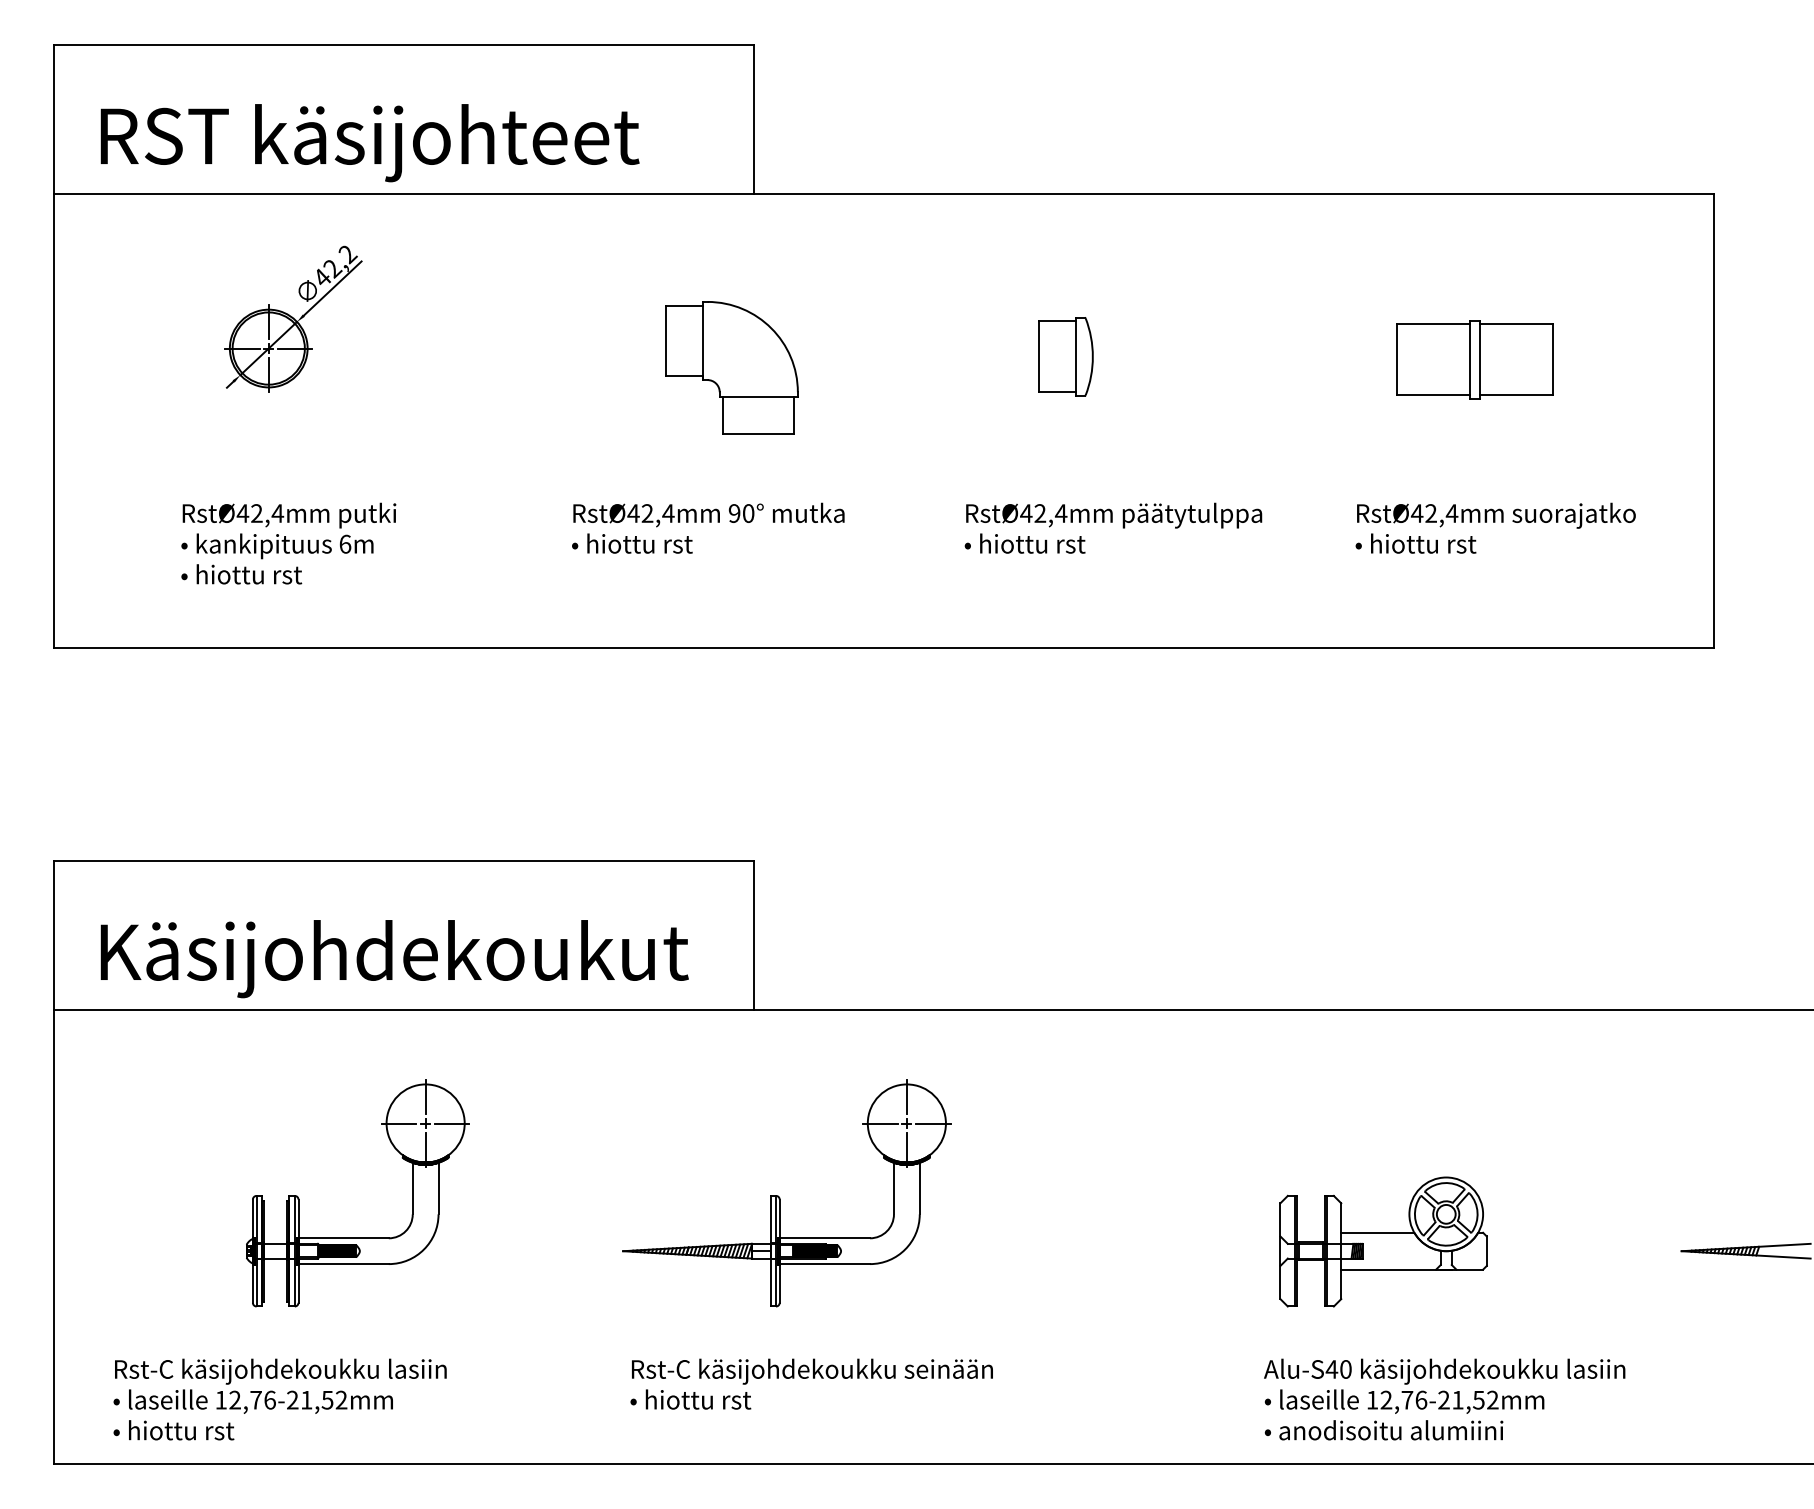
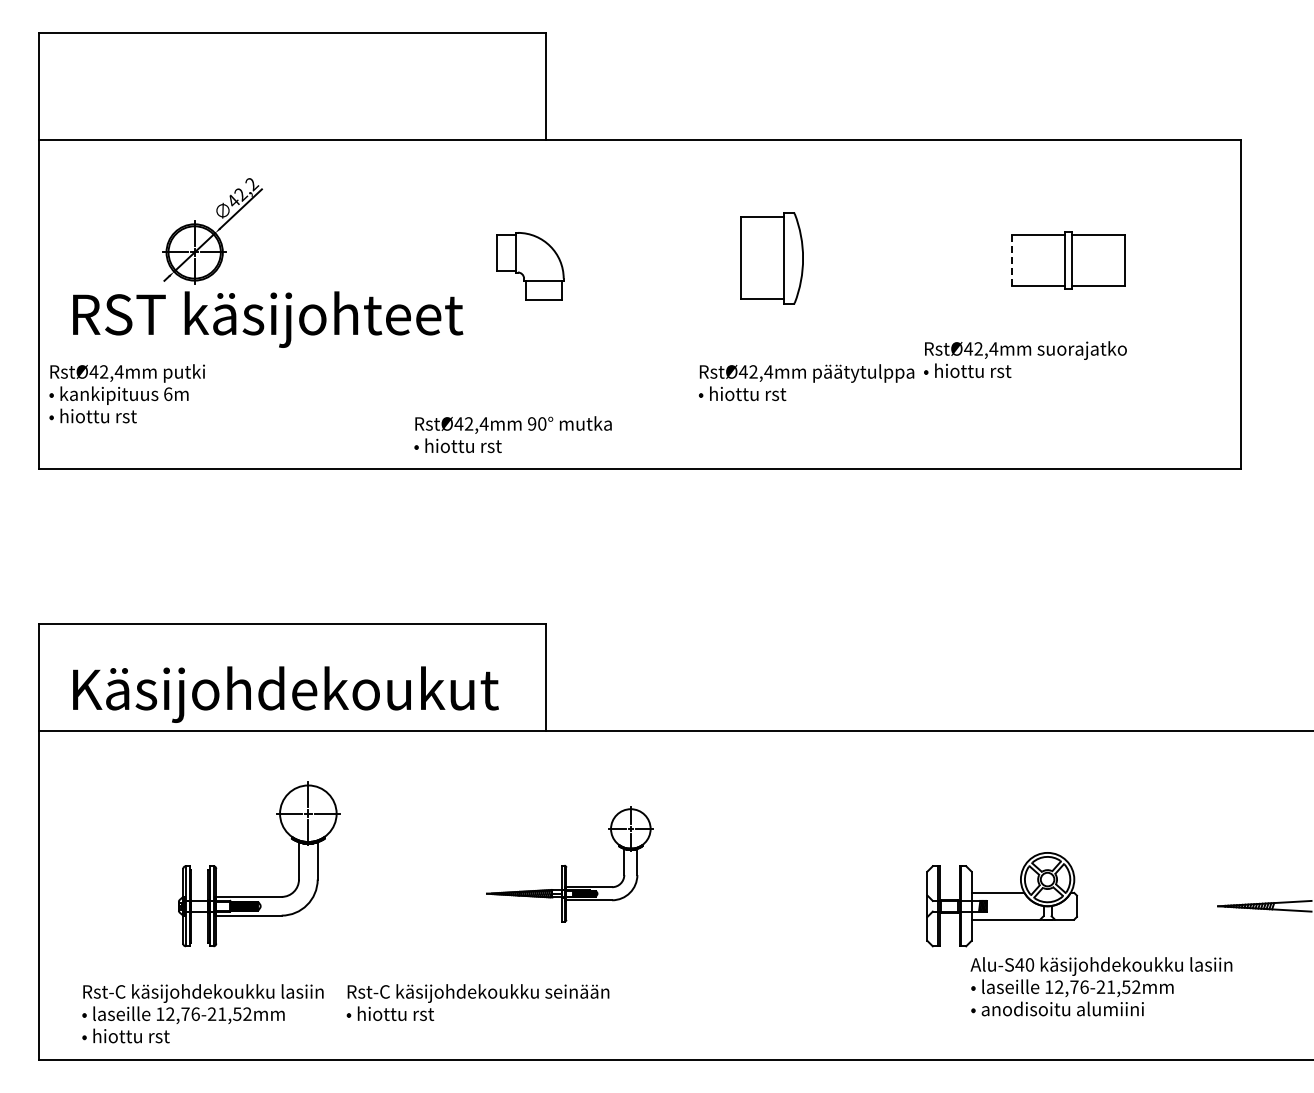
text: (370, 142) -> (268, 319), moved
part: (1066, 356) -> (772, 258), size x1.6
line: (1396, 359) -> (1011, 260), solid -> dashed
part: (732, 366) -> (530, 265), size x0.7
text: (707, 528) -> (512, 434), moved
text: (1495, 528) -> (1025, 359), moved
text: (287, 543) -> (126, 393), moved
part: (786, 1193) -> (569, 864), size x0.7
text: (811, 1384) -> (477, 1002), moved
text: (1444, 1399) -> (1101, 986), moved

